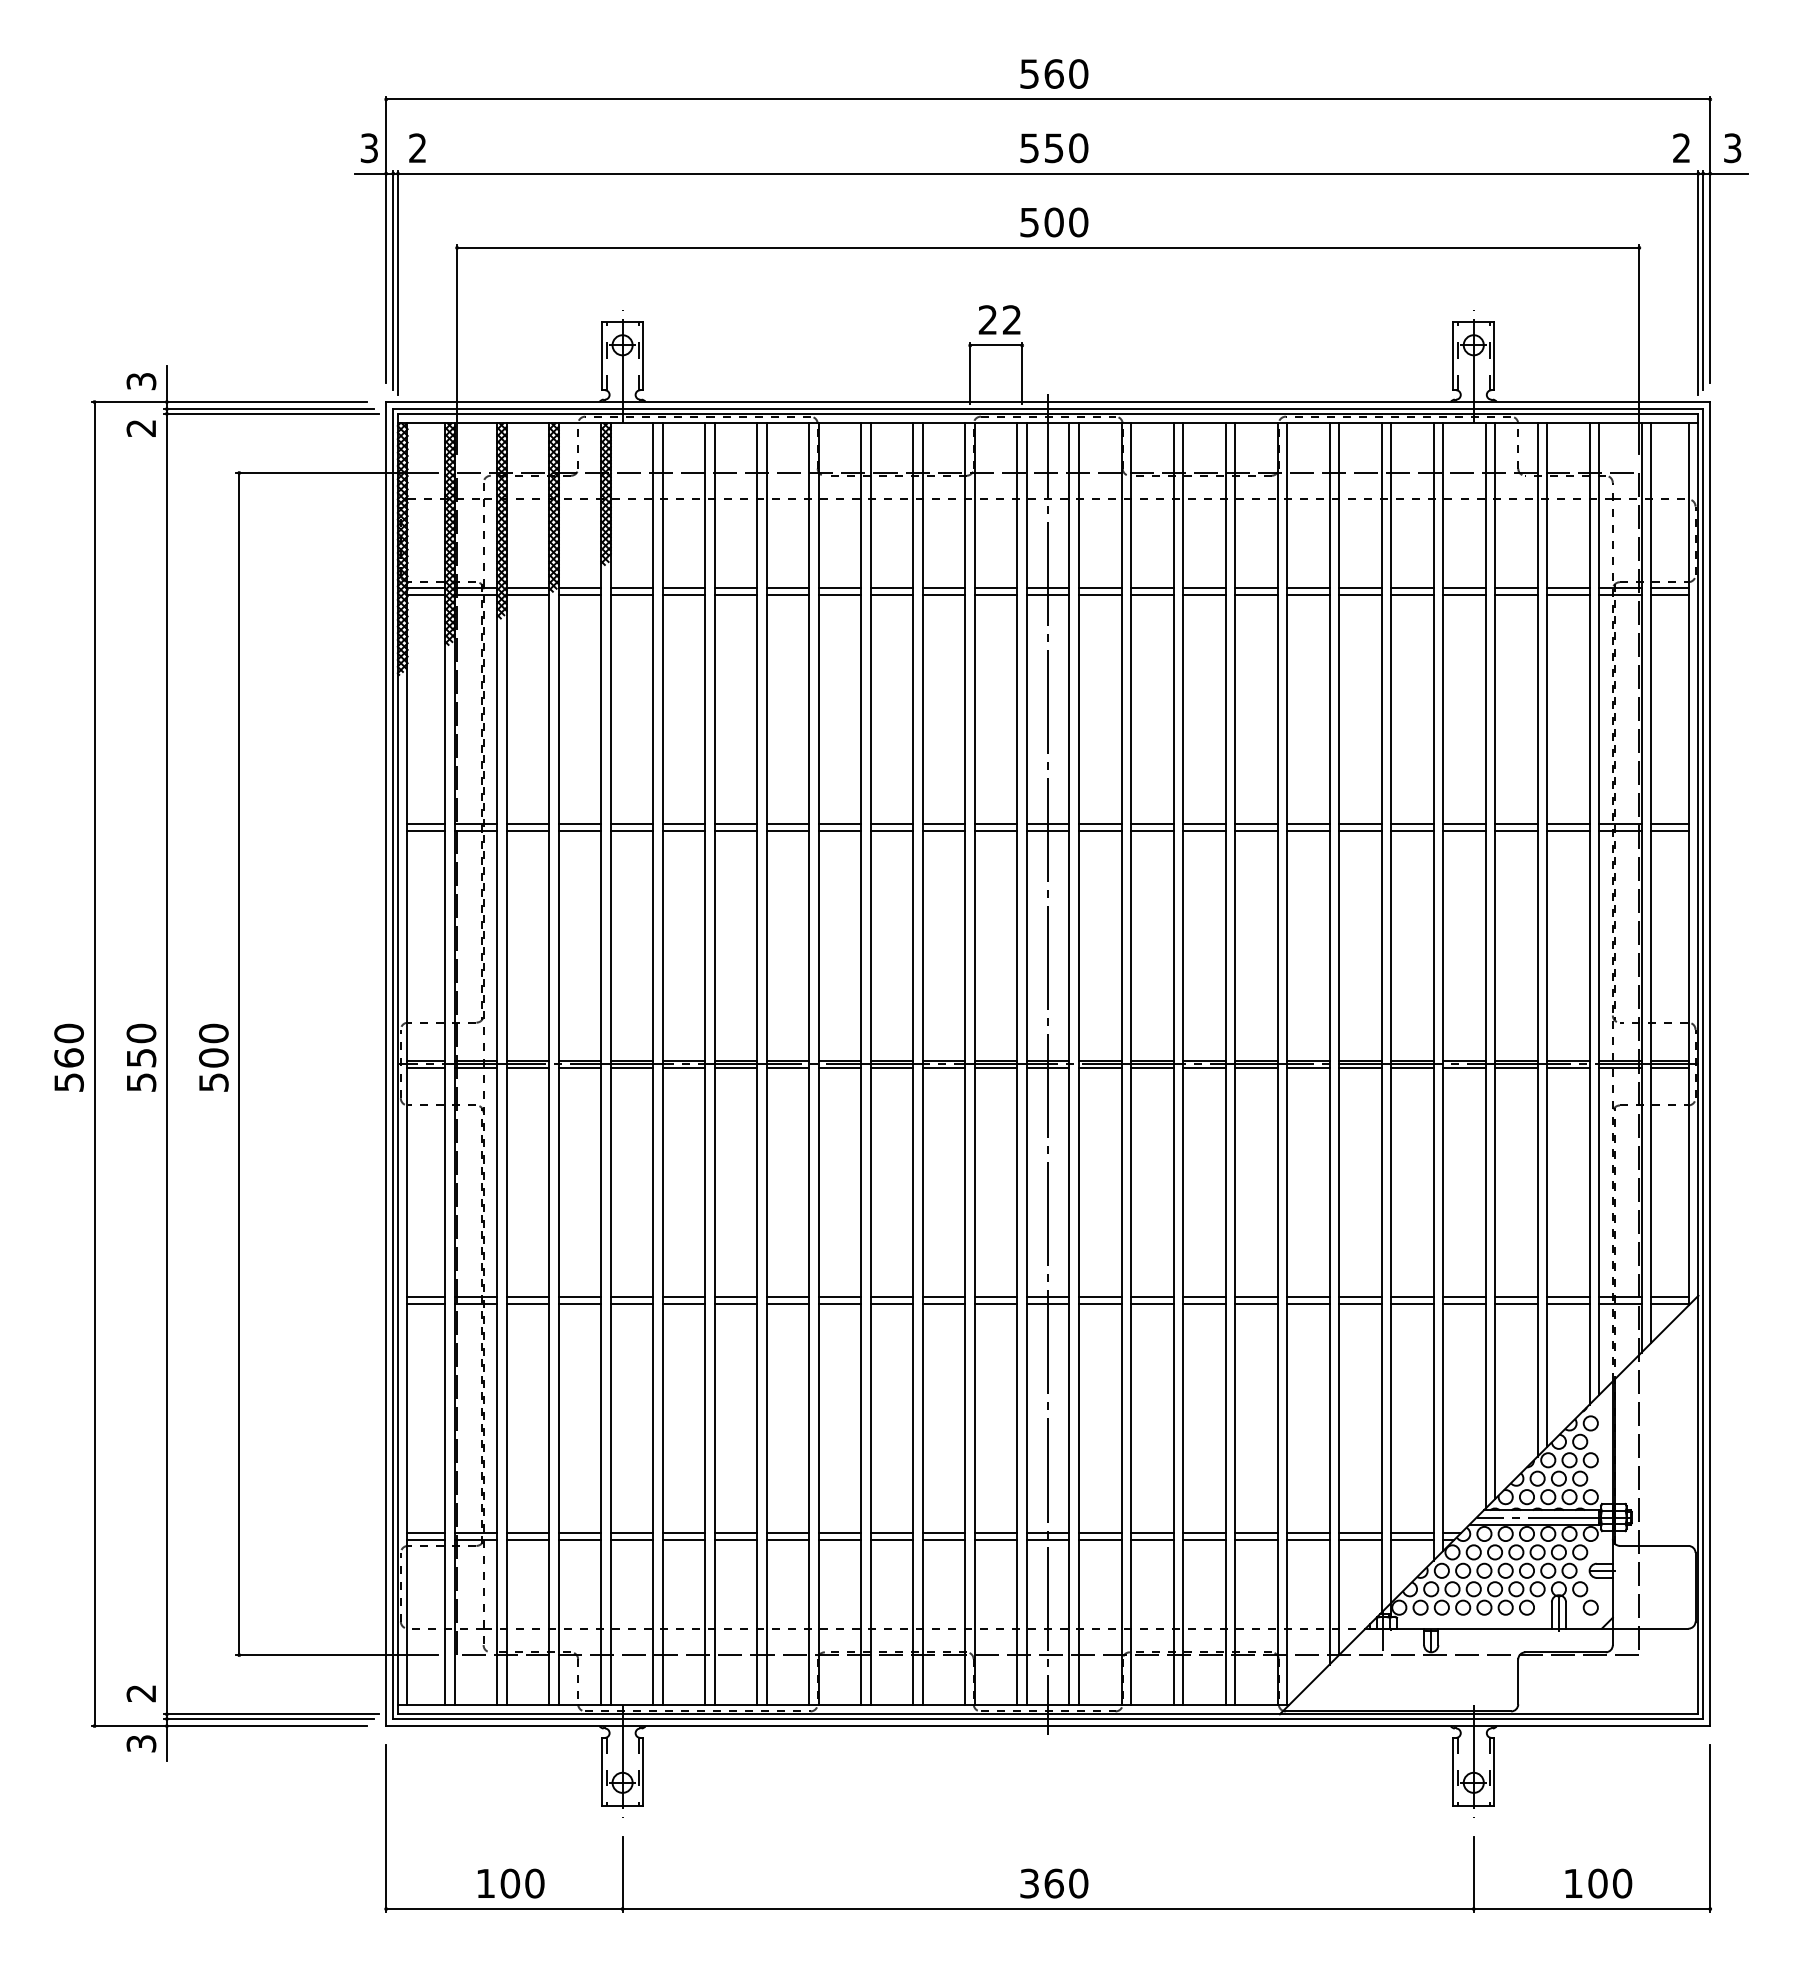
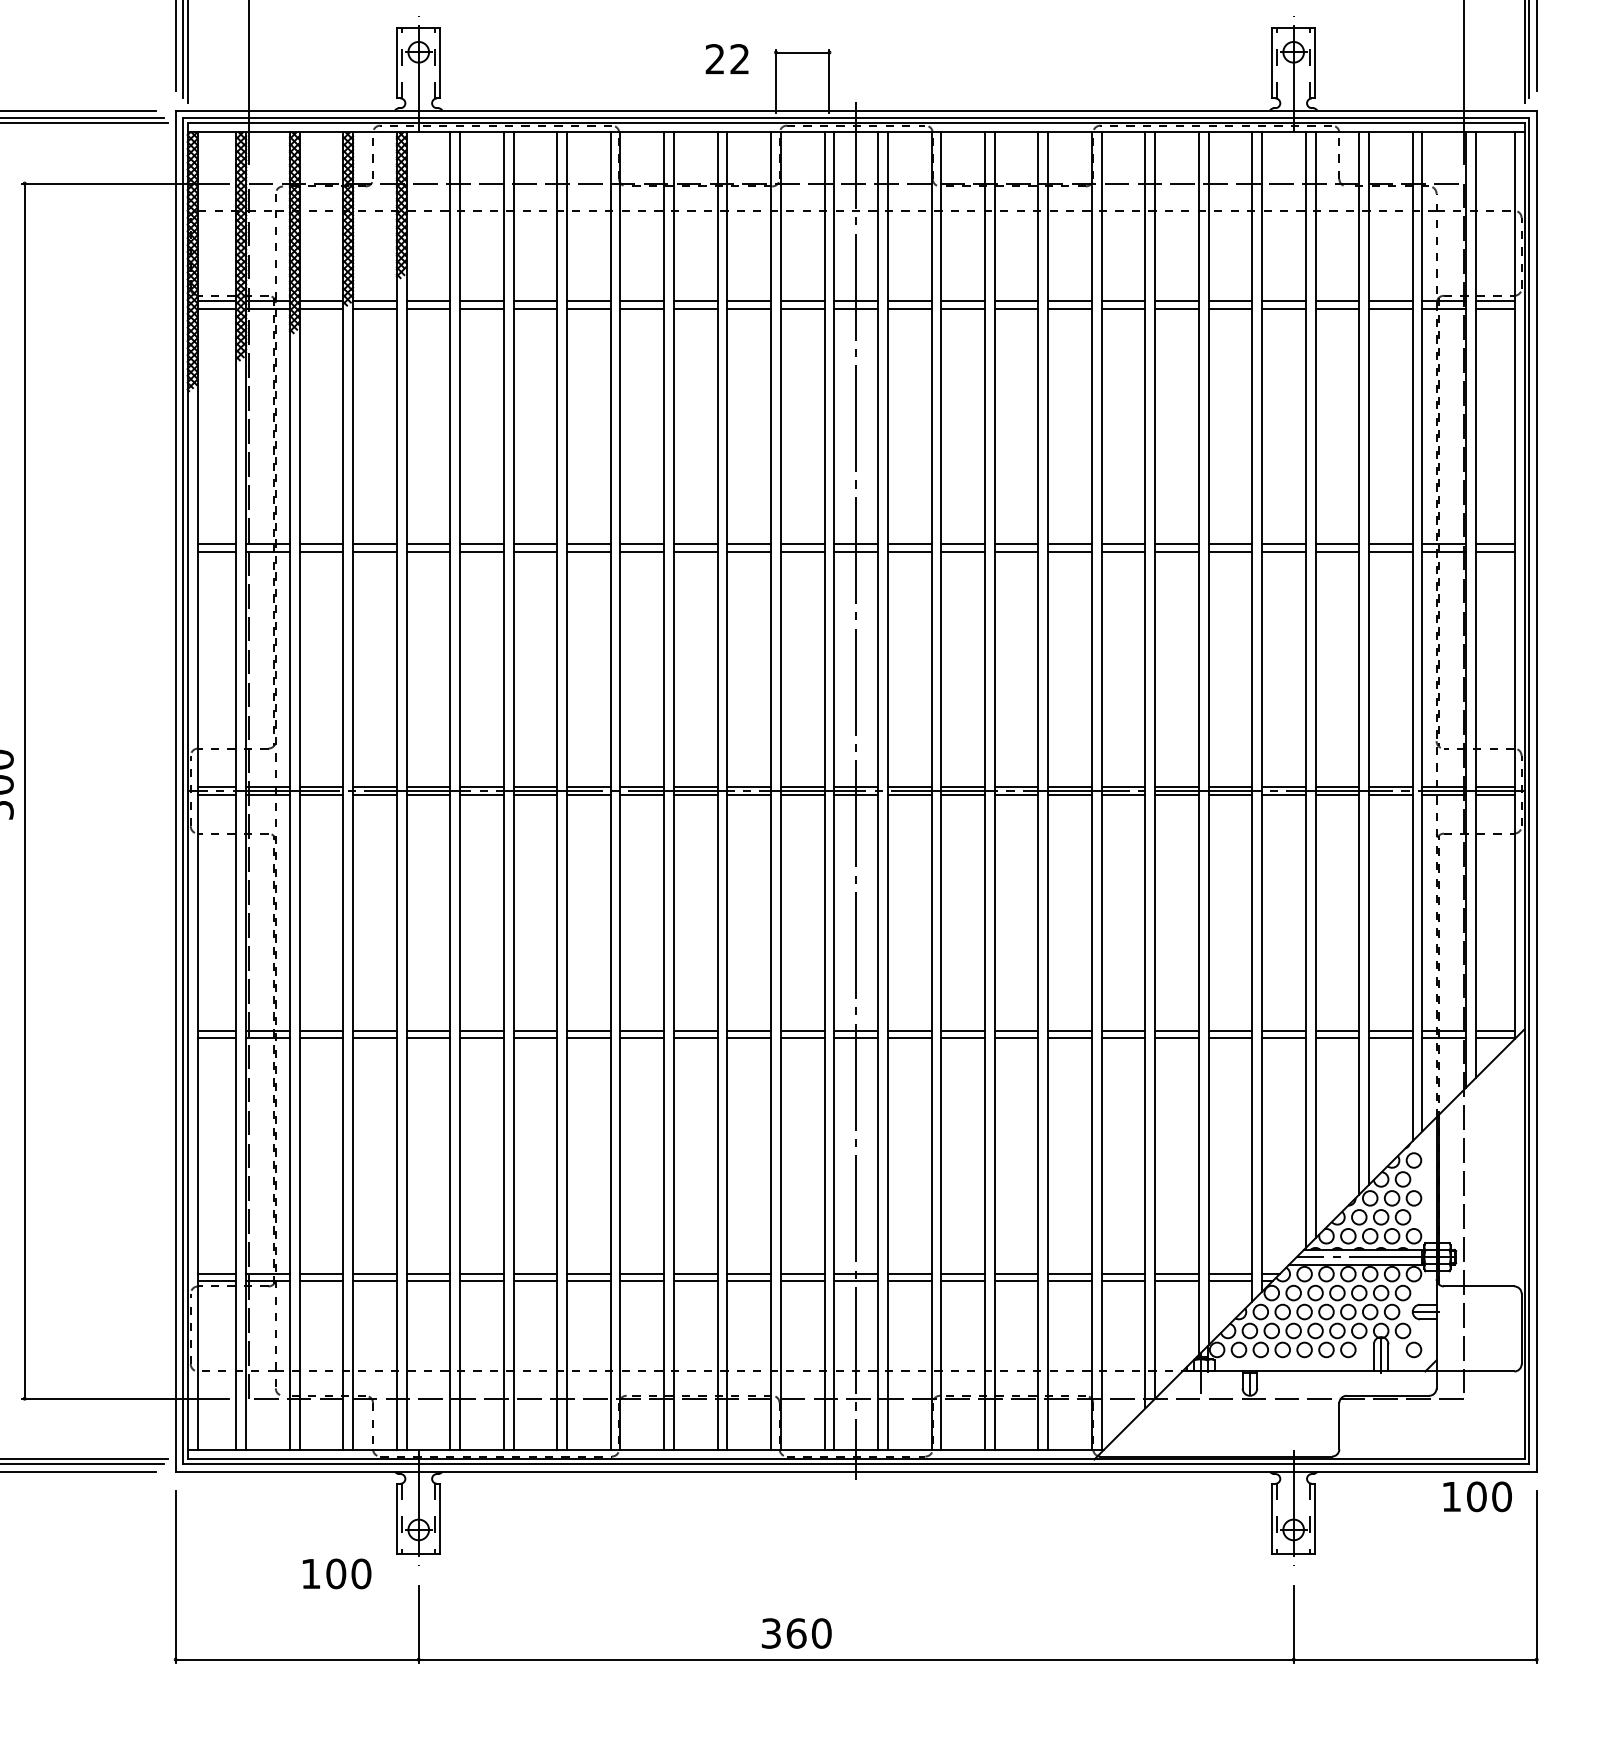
text: (999, 319) -> (726, 58), moved
text: (511, 1883) -> (337, 1573), moved
text: (1054, 1883) -> (796, 1633), moved
text: (1598, 1883) -> (1477, 1496), moved

